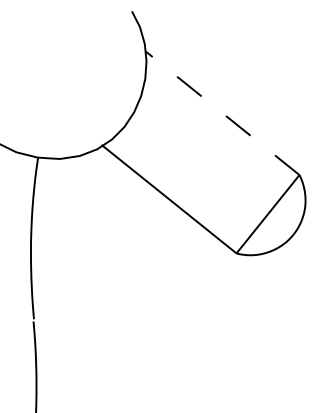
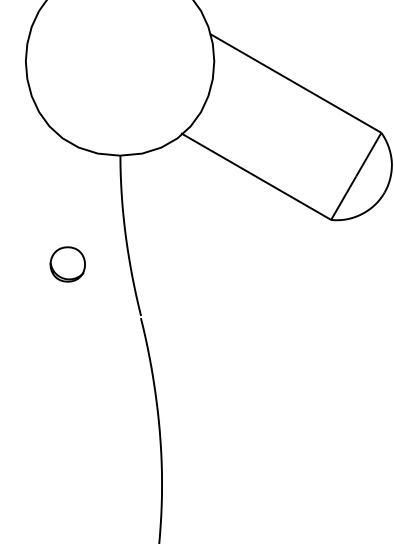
line: (222, 113) -> (295, 83), dashed -> solid

